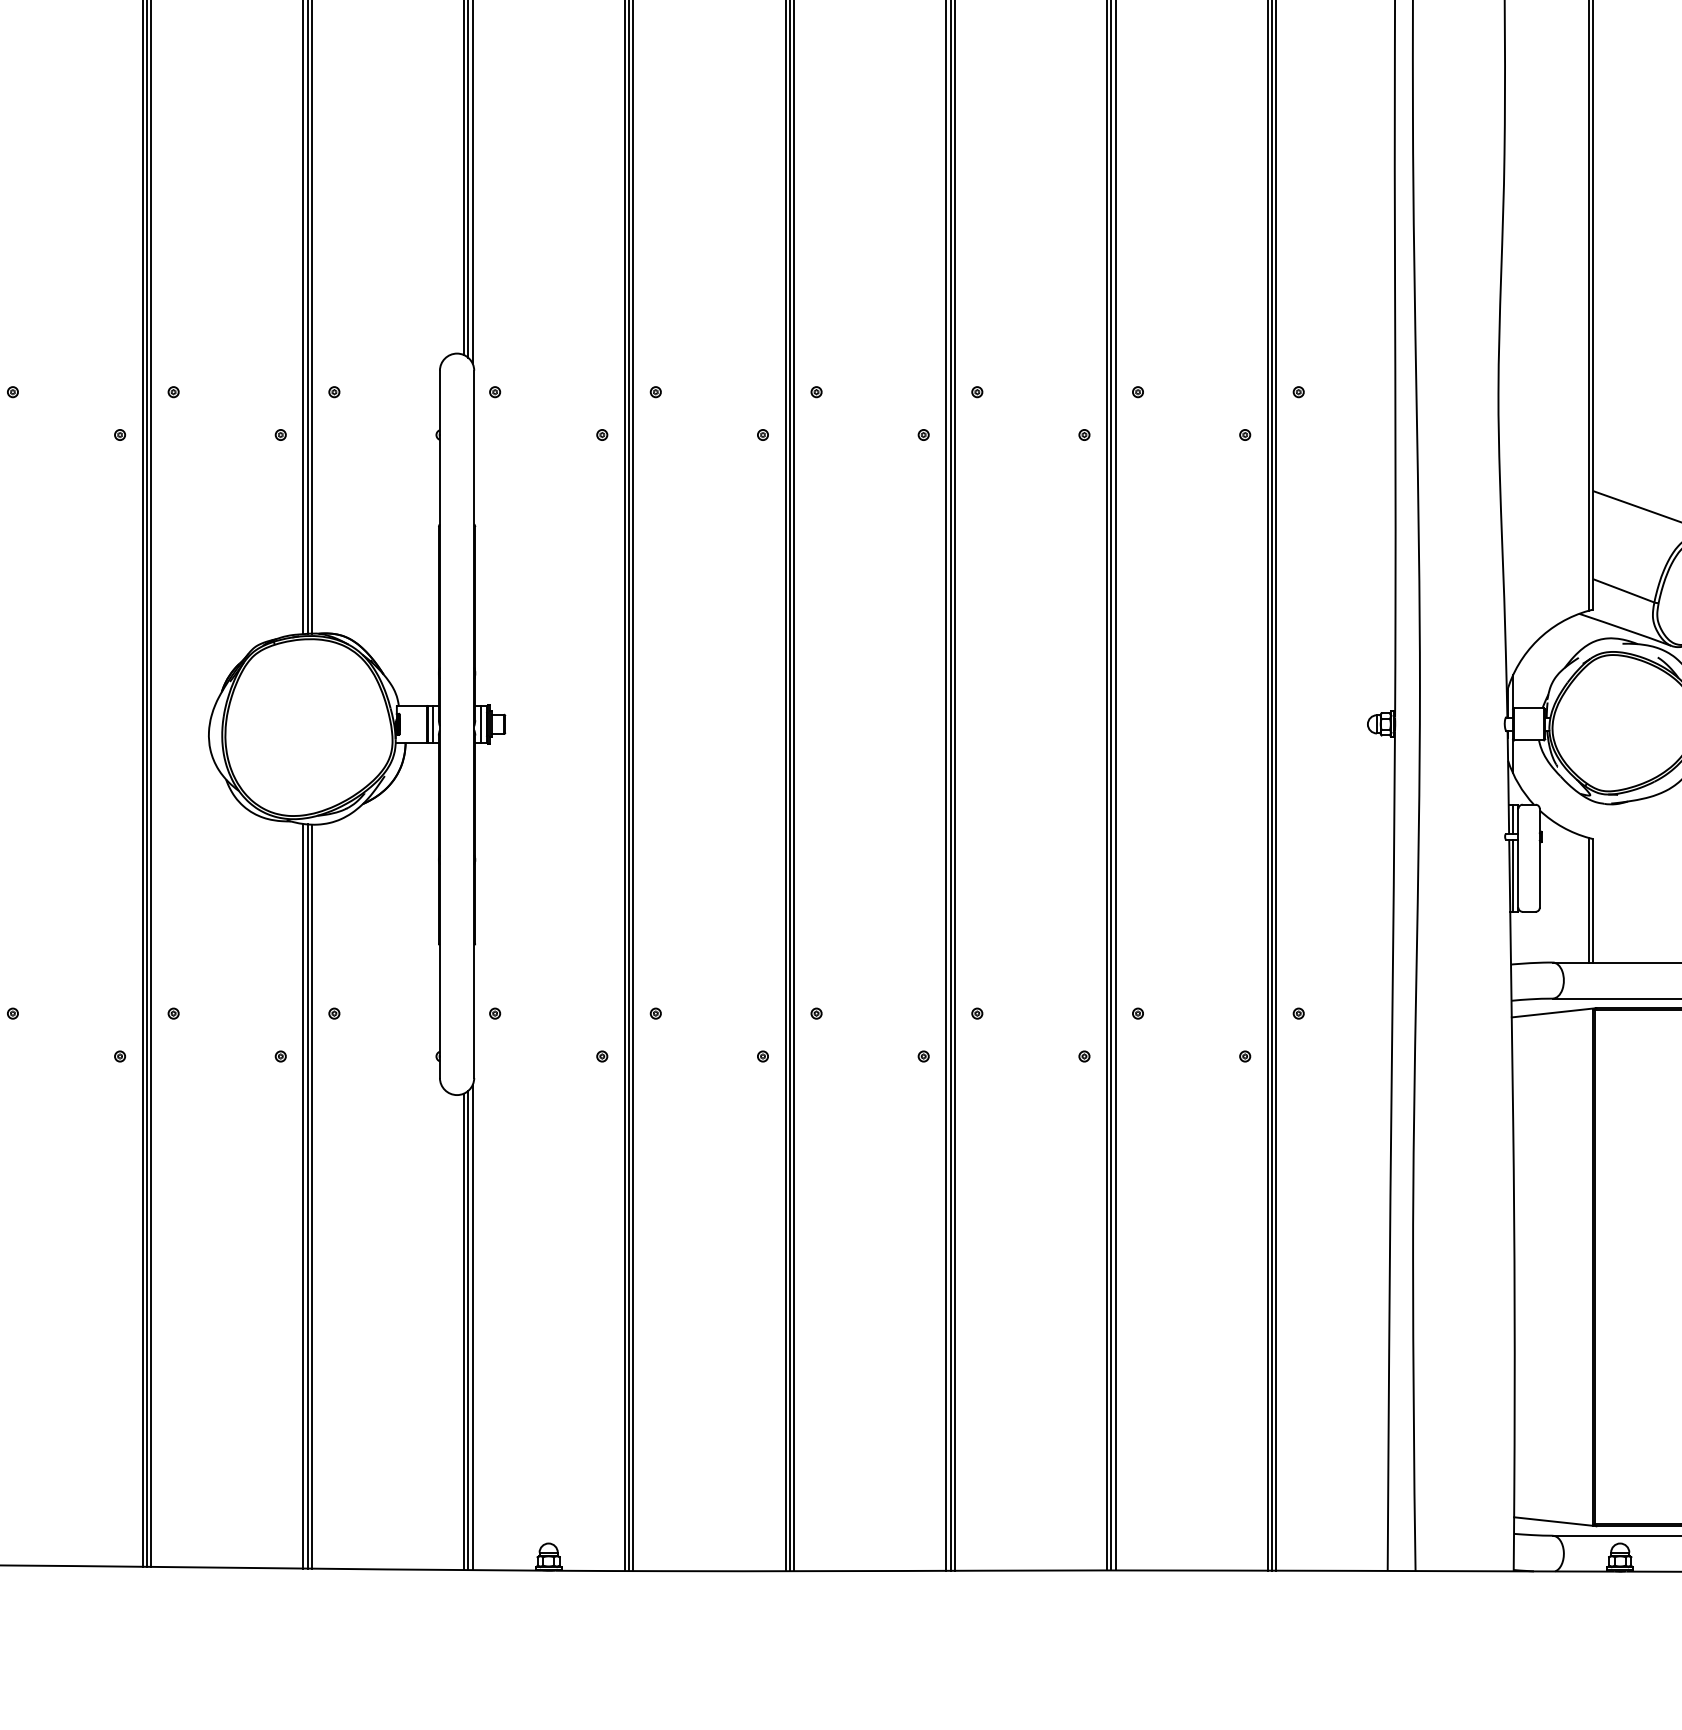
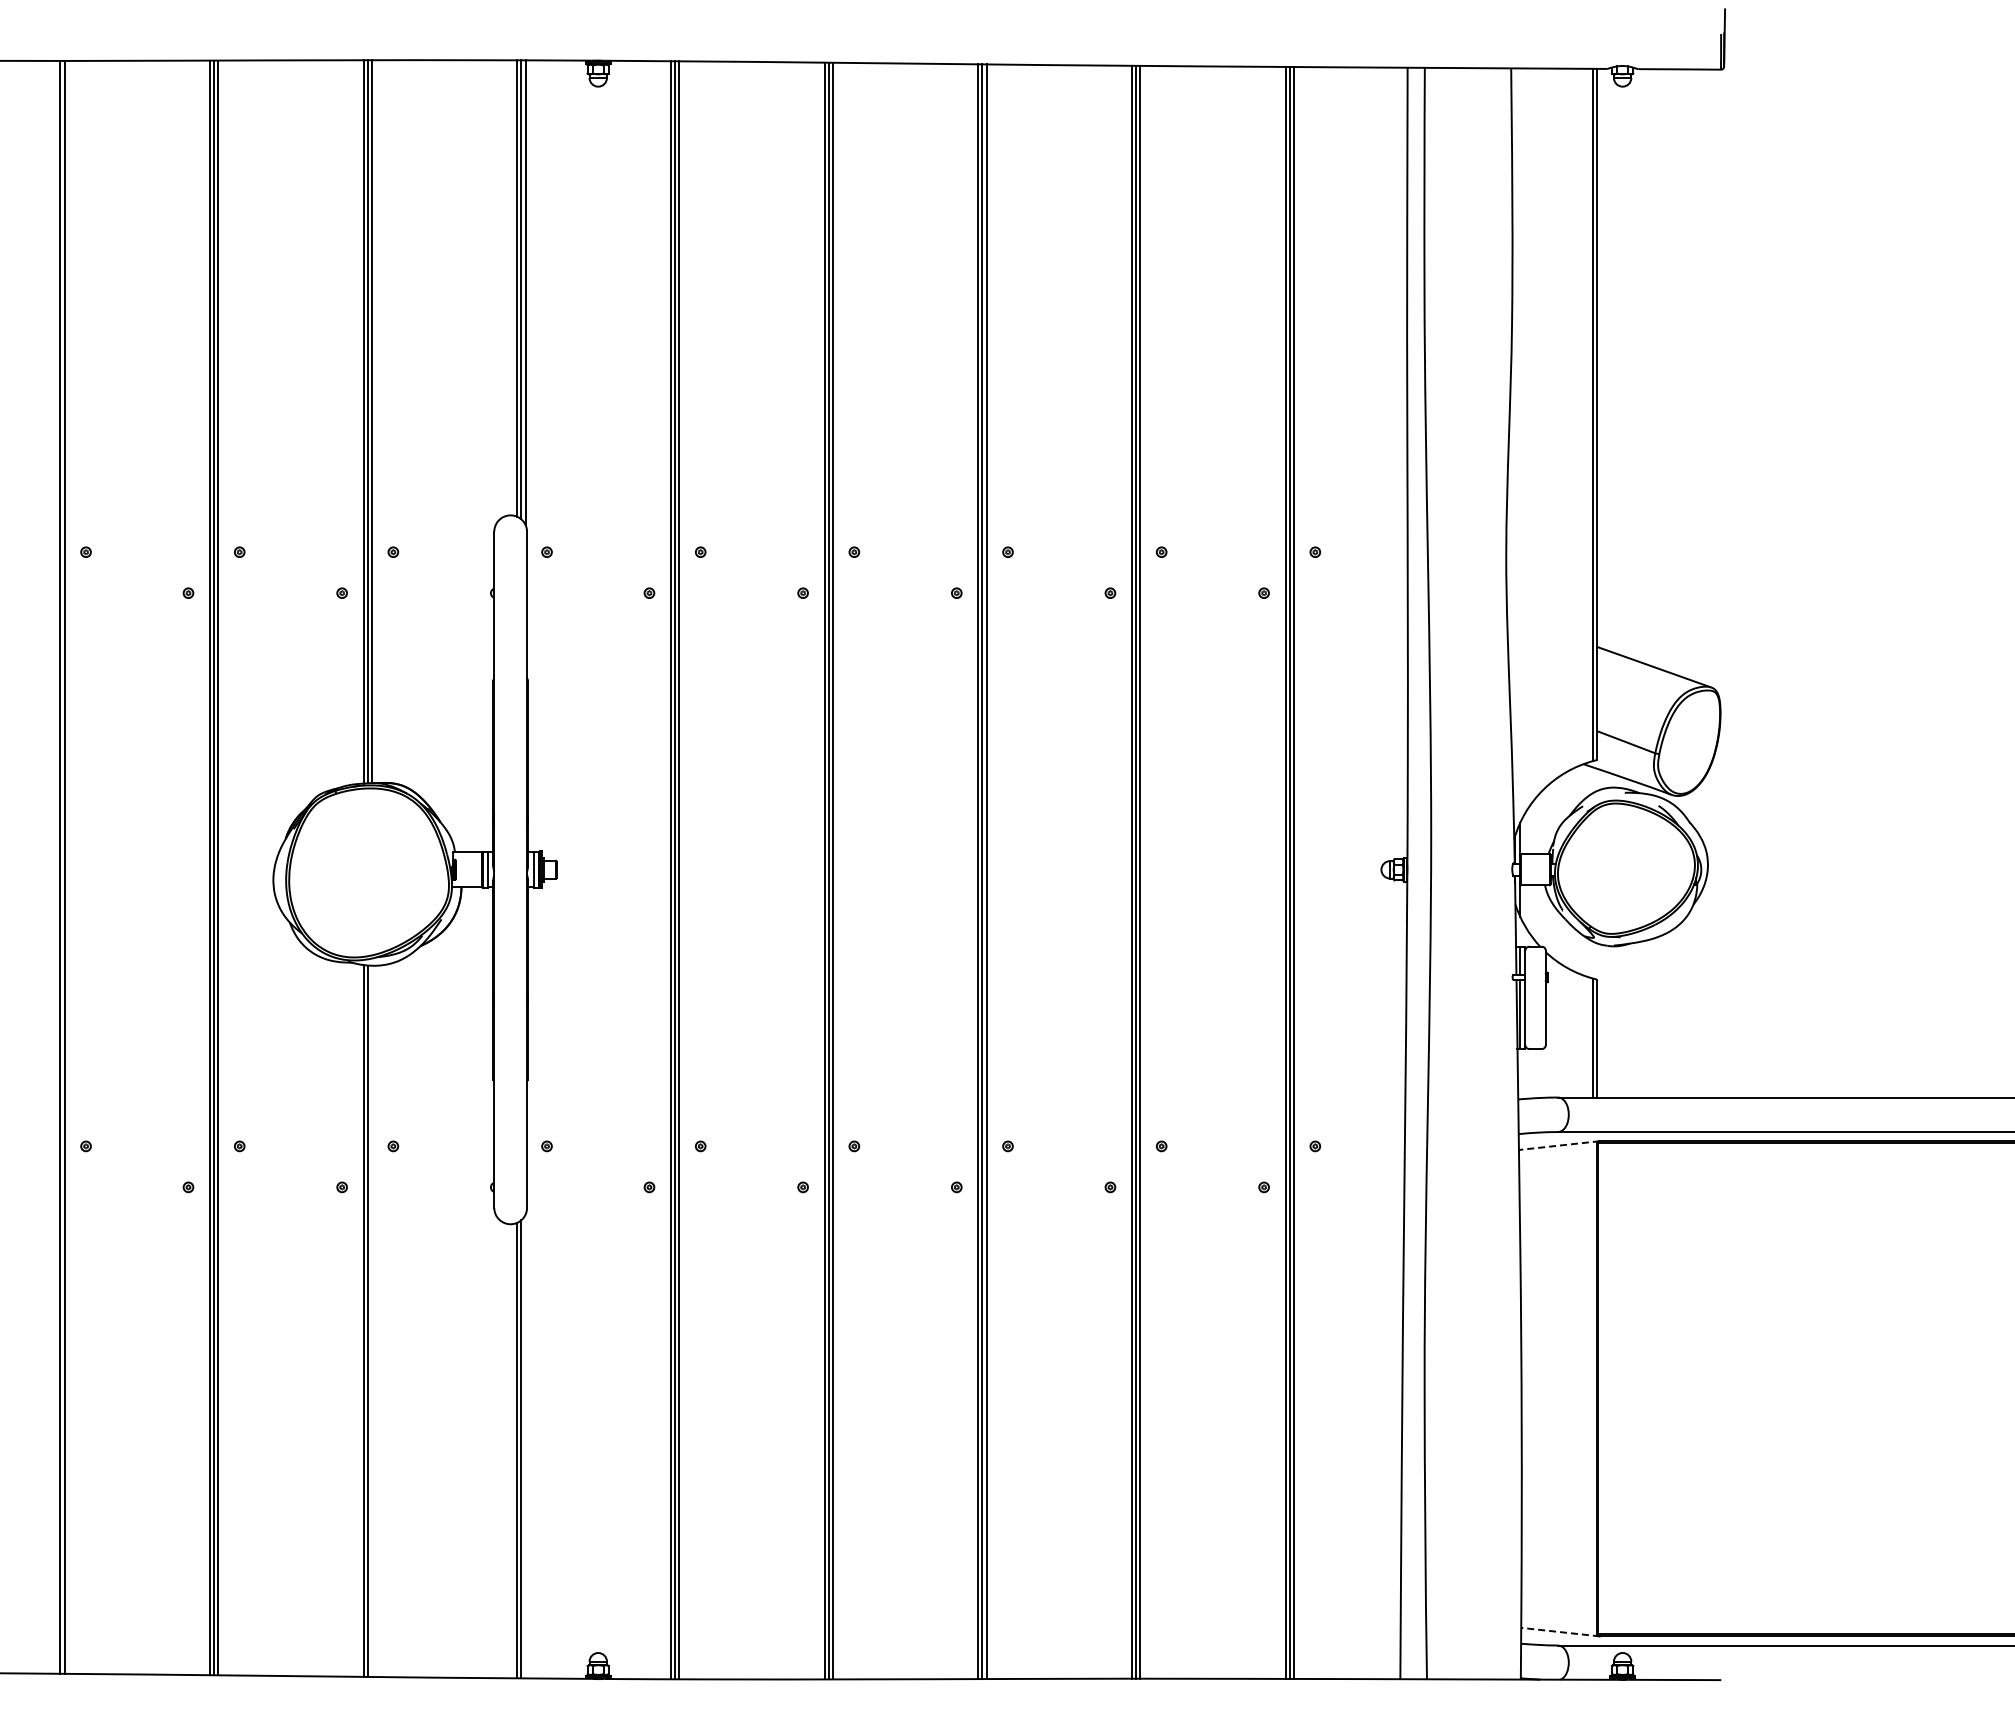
line: (1554, 1012) -> (1559, 1145), solid -> dashed
line: (311, 1195) -> (371, 1320), removed
line: (472, 1327) -> (525, 1446), removed
line: (1555, 1522) -> (1560, 1632), solid -> dashed

